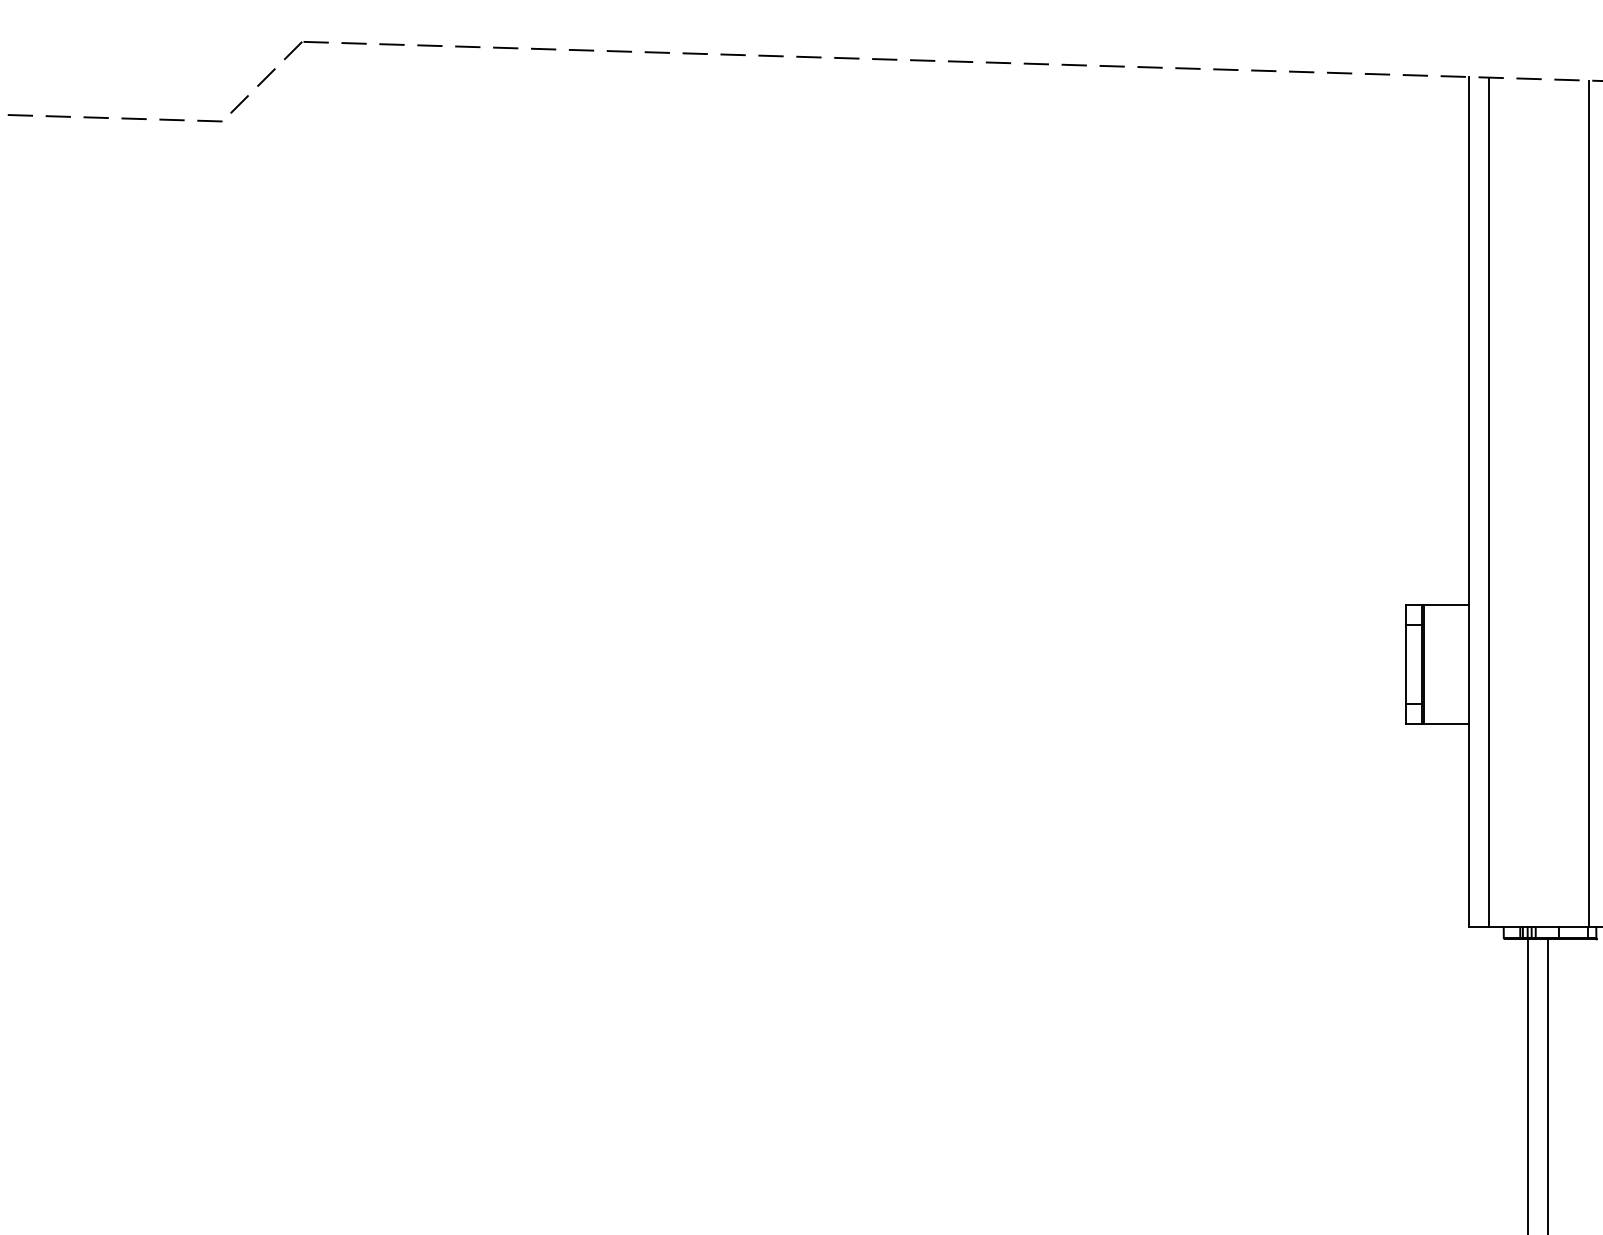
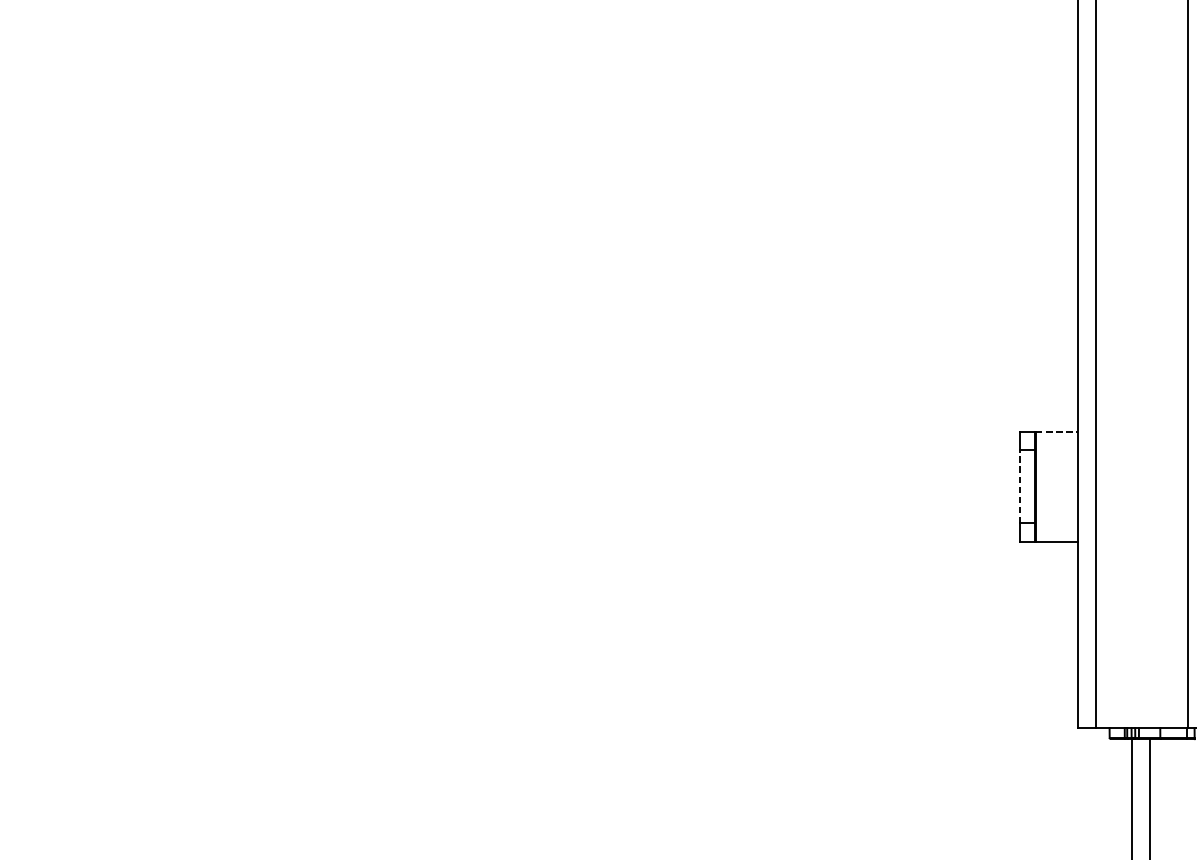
line: (1446, 604) -> (1057, 431), solid -> dashed
line: (1406, 664) -> (1020, 486), solid -> dashed

